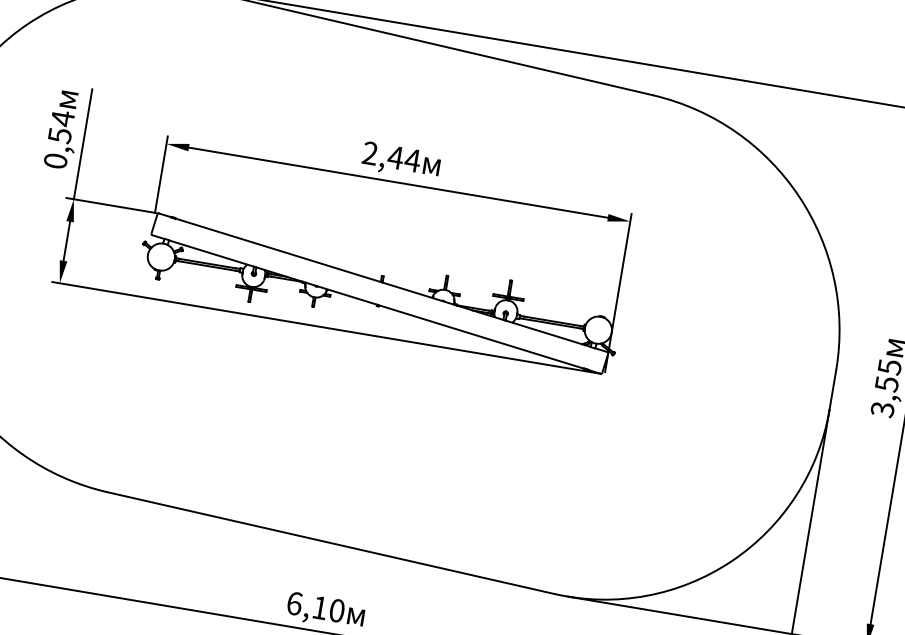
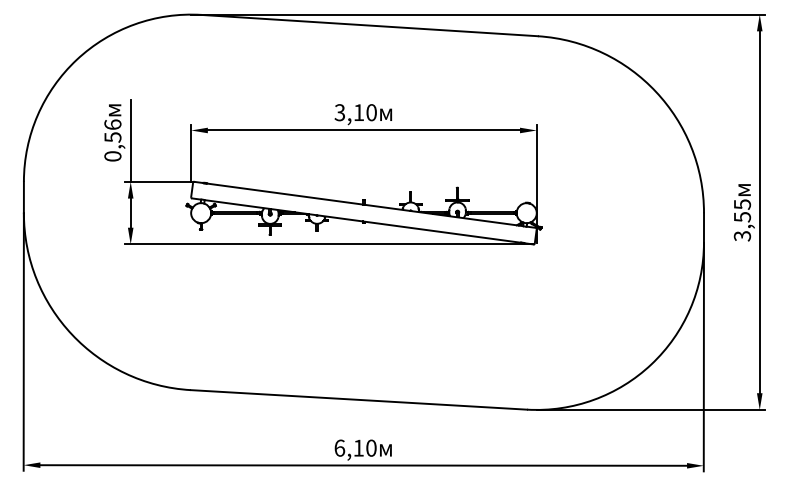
text: (62, 118) -> (112, 124), 0,54 -> 0,56
text: (391, 156) -> (355, 112), 2,44 -> 3,10

